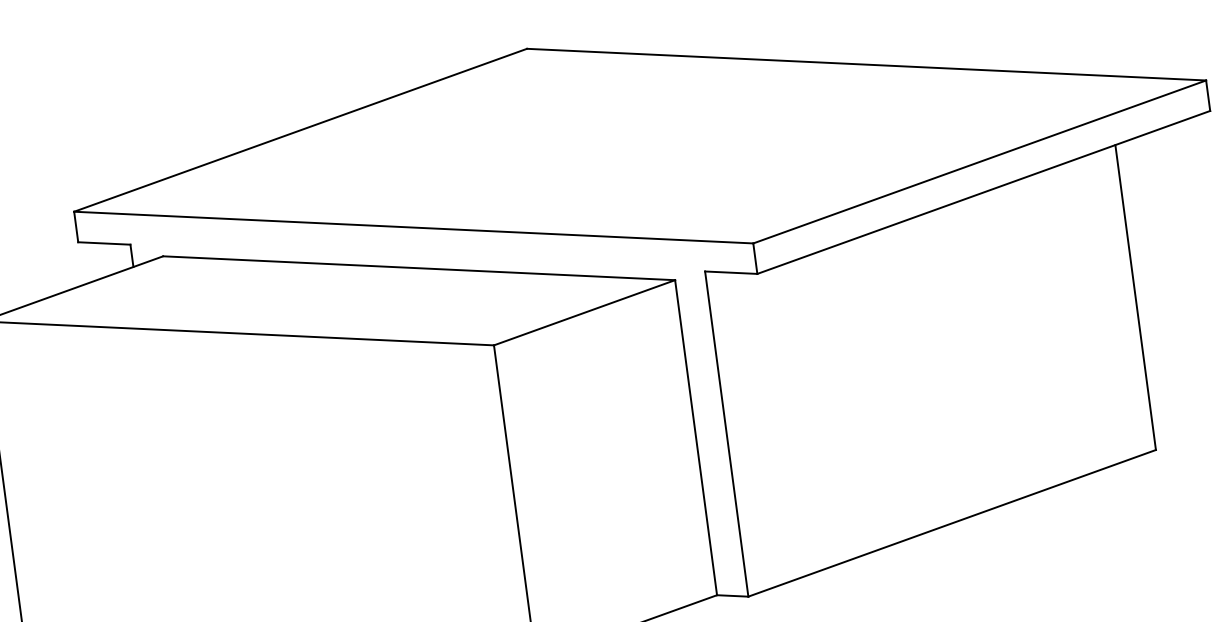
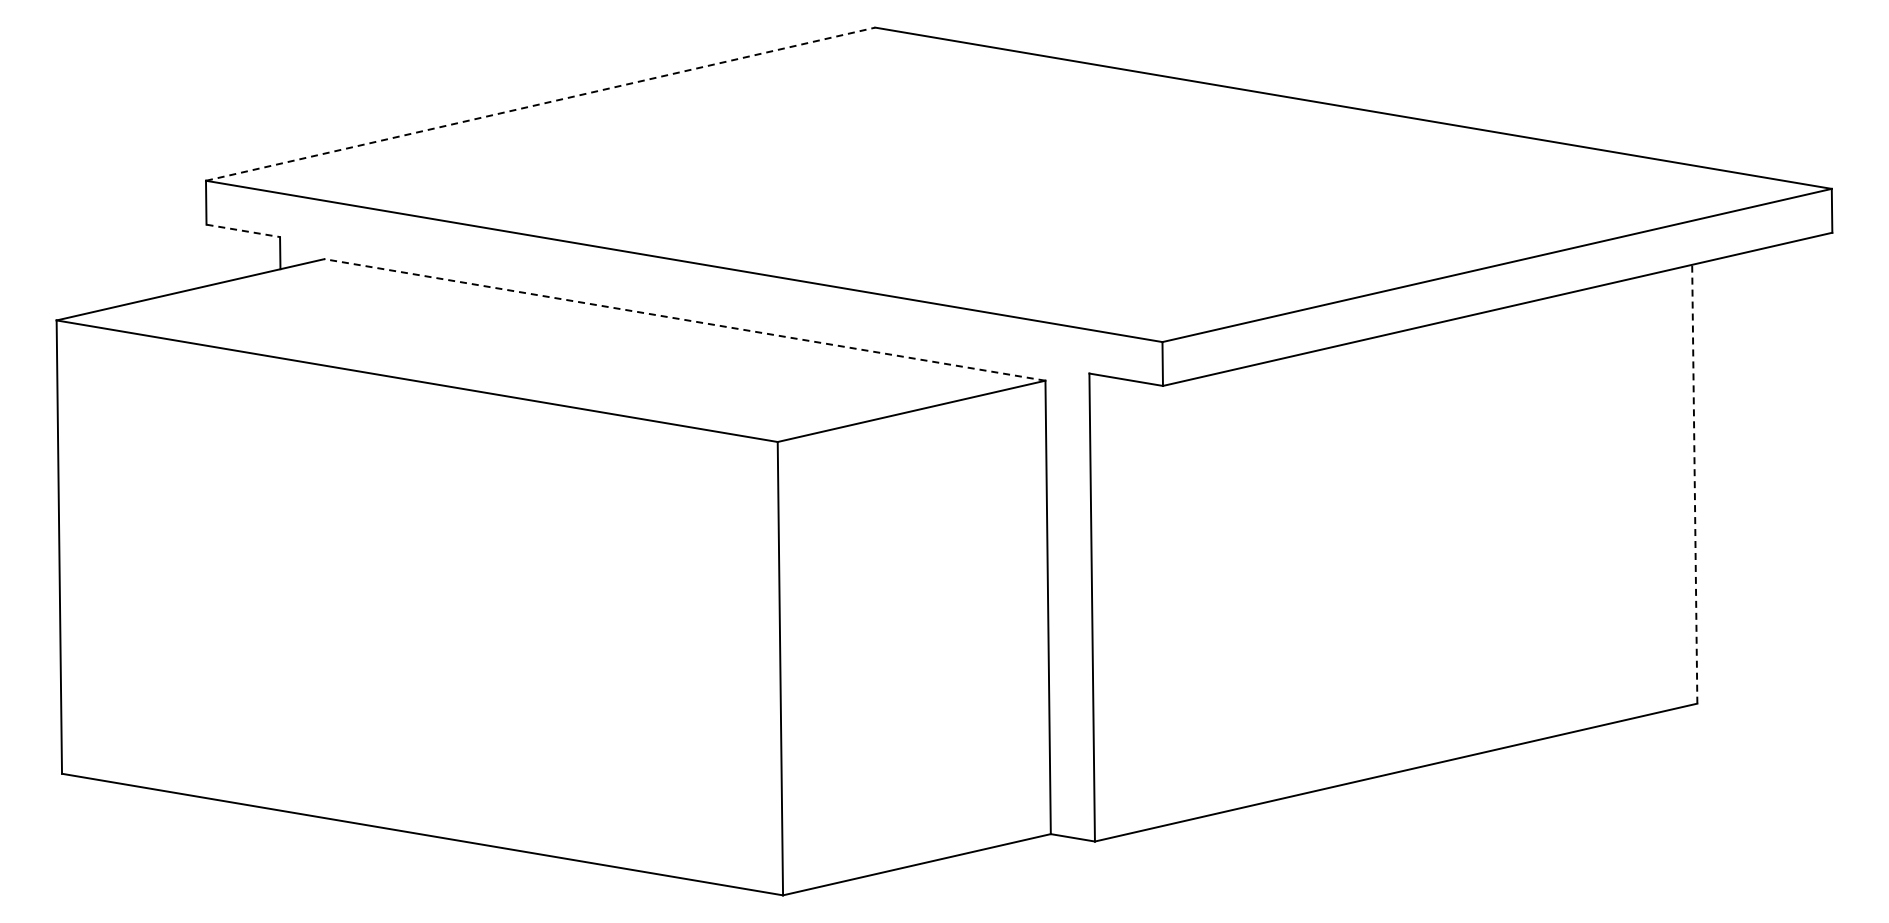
line: (301, 130) -> (541, 104), solid -> dashed
line: (104, 243) -> (243, 230), solid -> dashed
line: (418, 267) -> (684, 319), solid -> dashed
line: (1135, 297) -> (1694, 483), solid -> dashed

